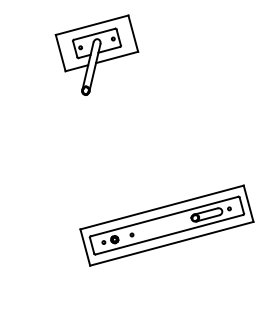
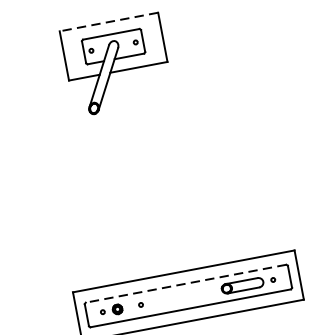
line: (92, 25) -> (109, 22), solid -> dashed
line: (164, 216) -> (186, 283), solid -> dashed

